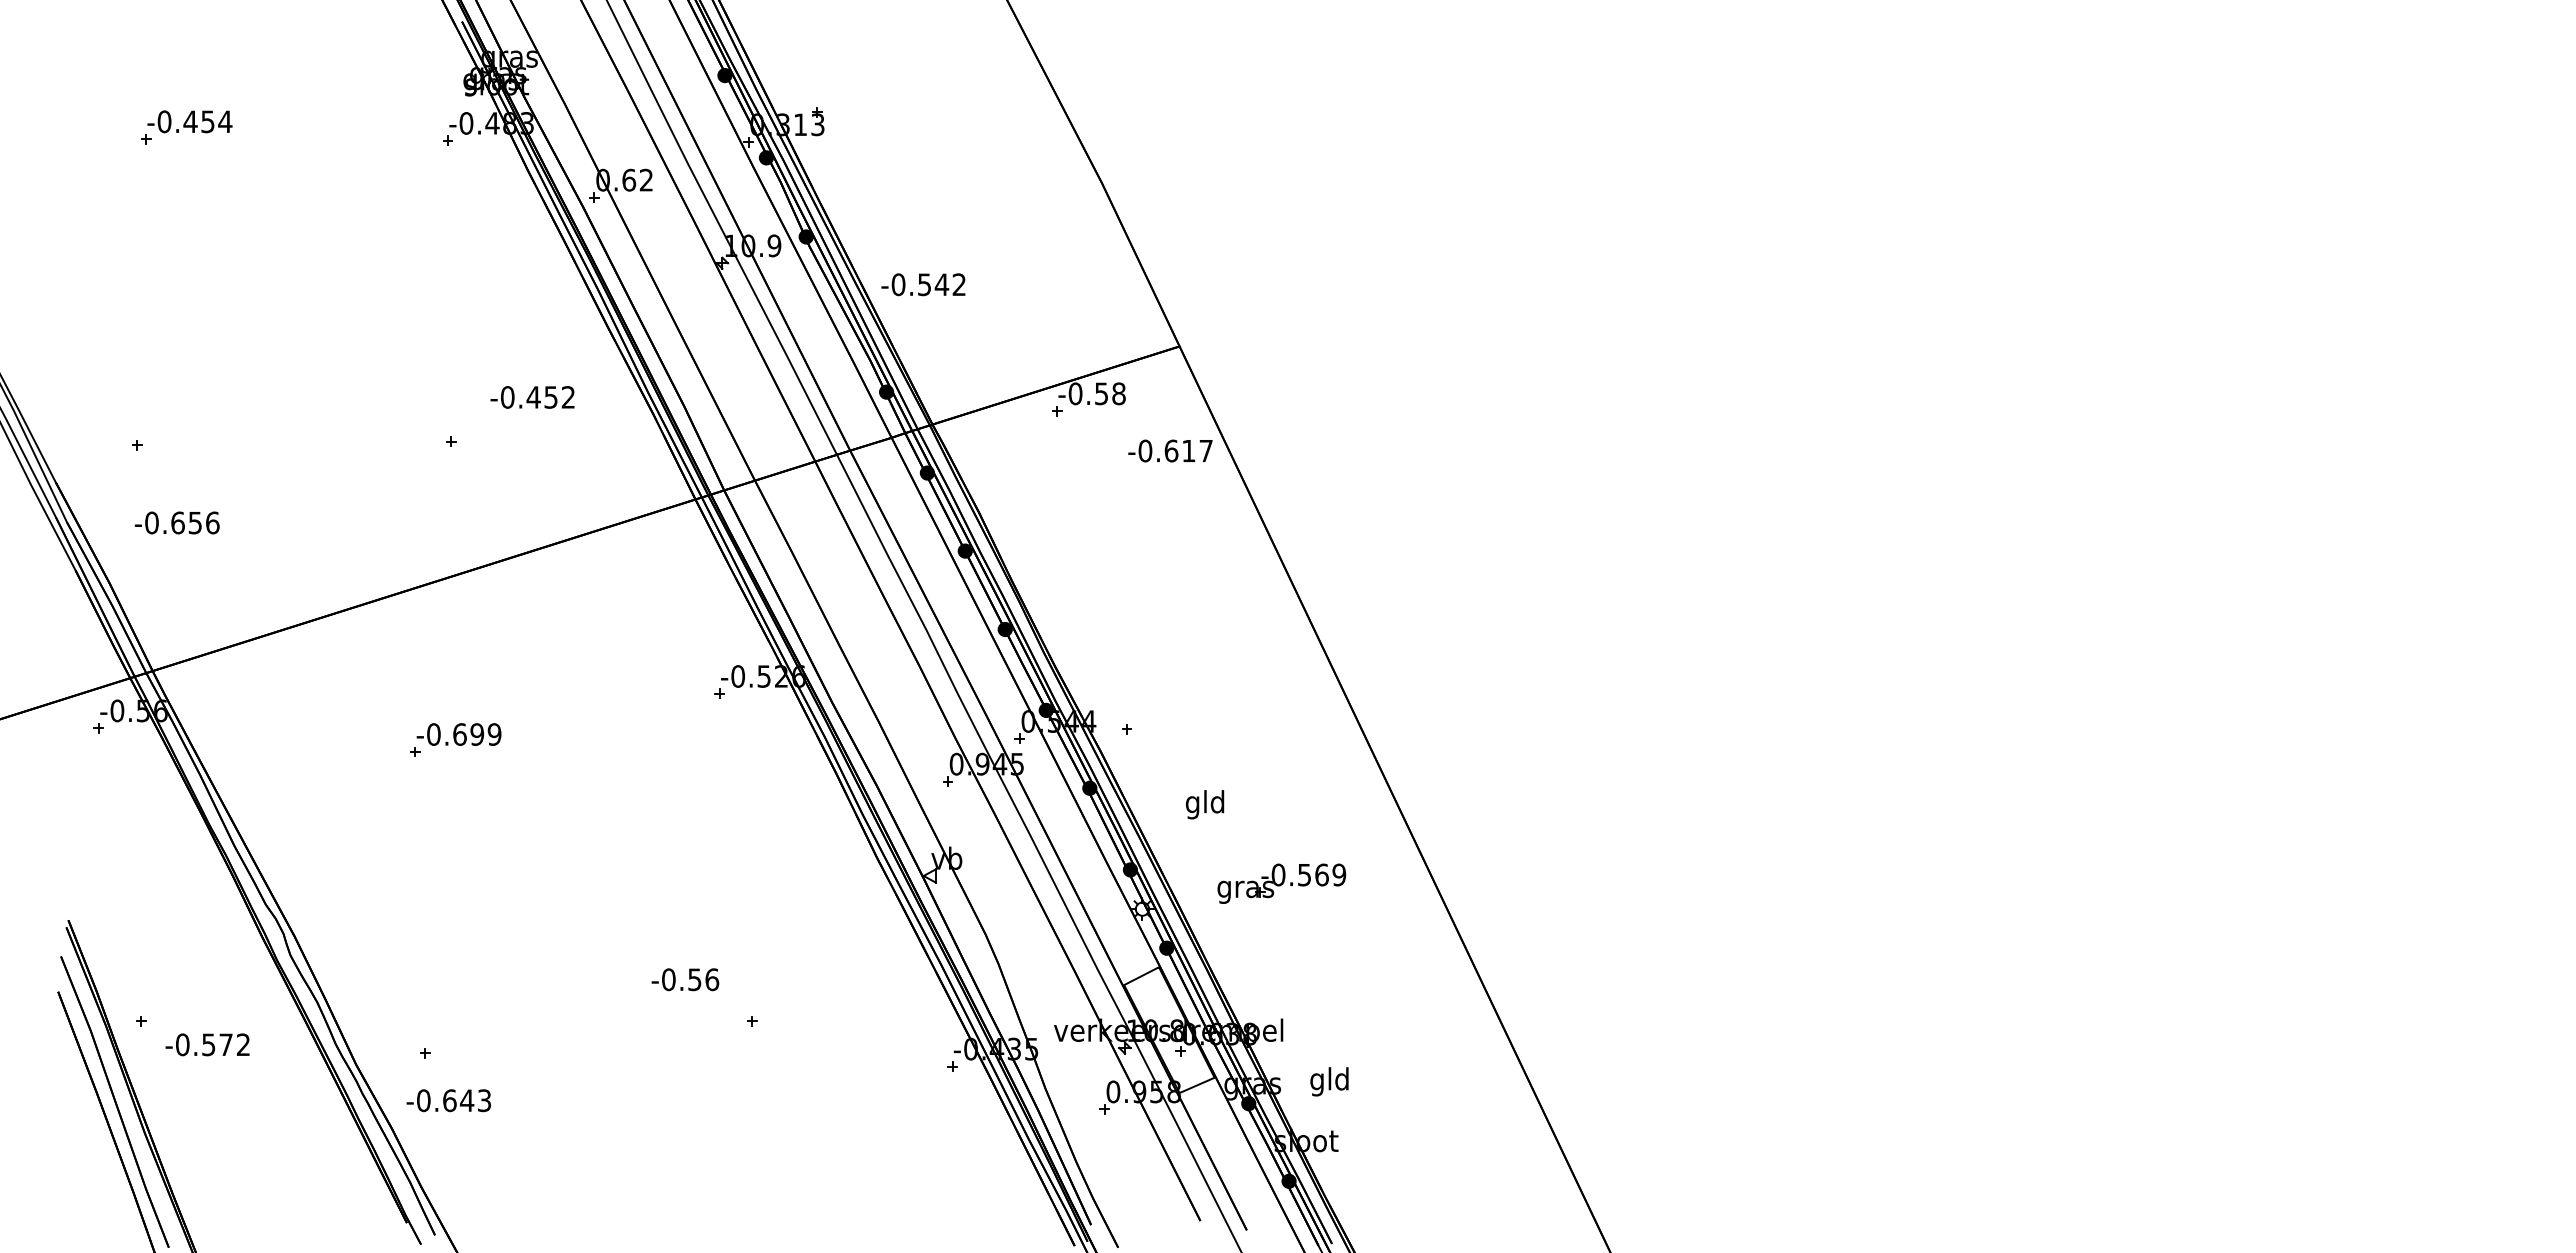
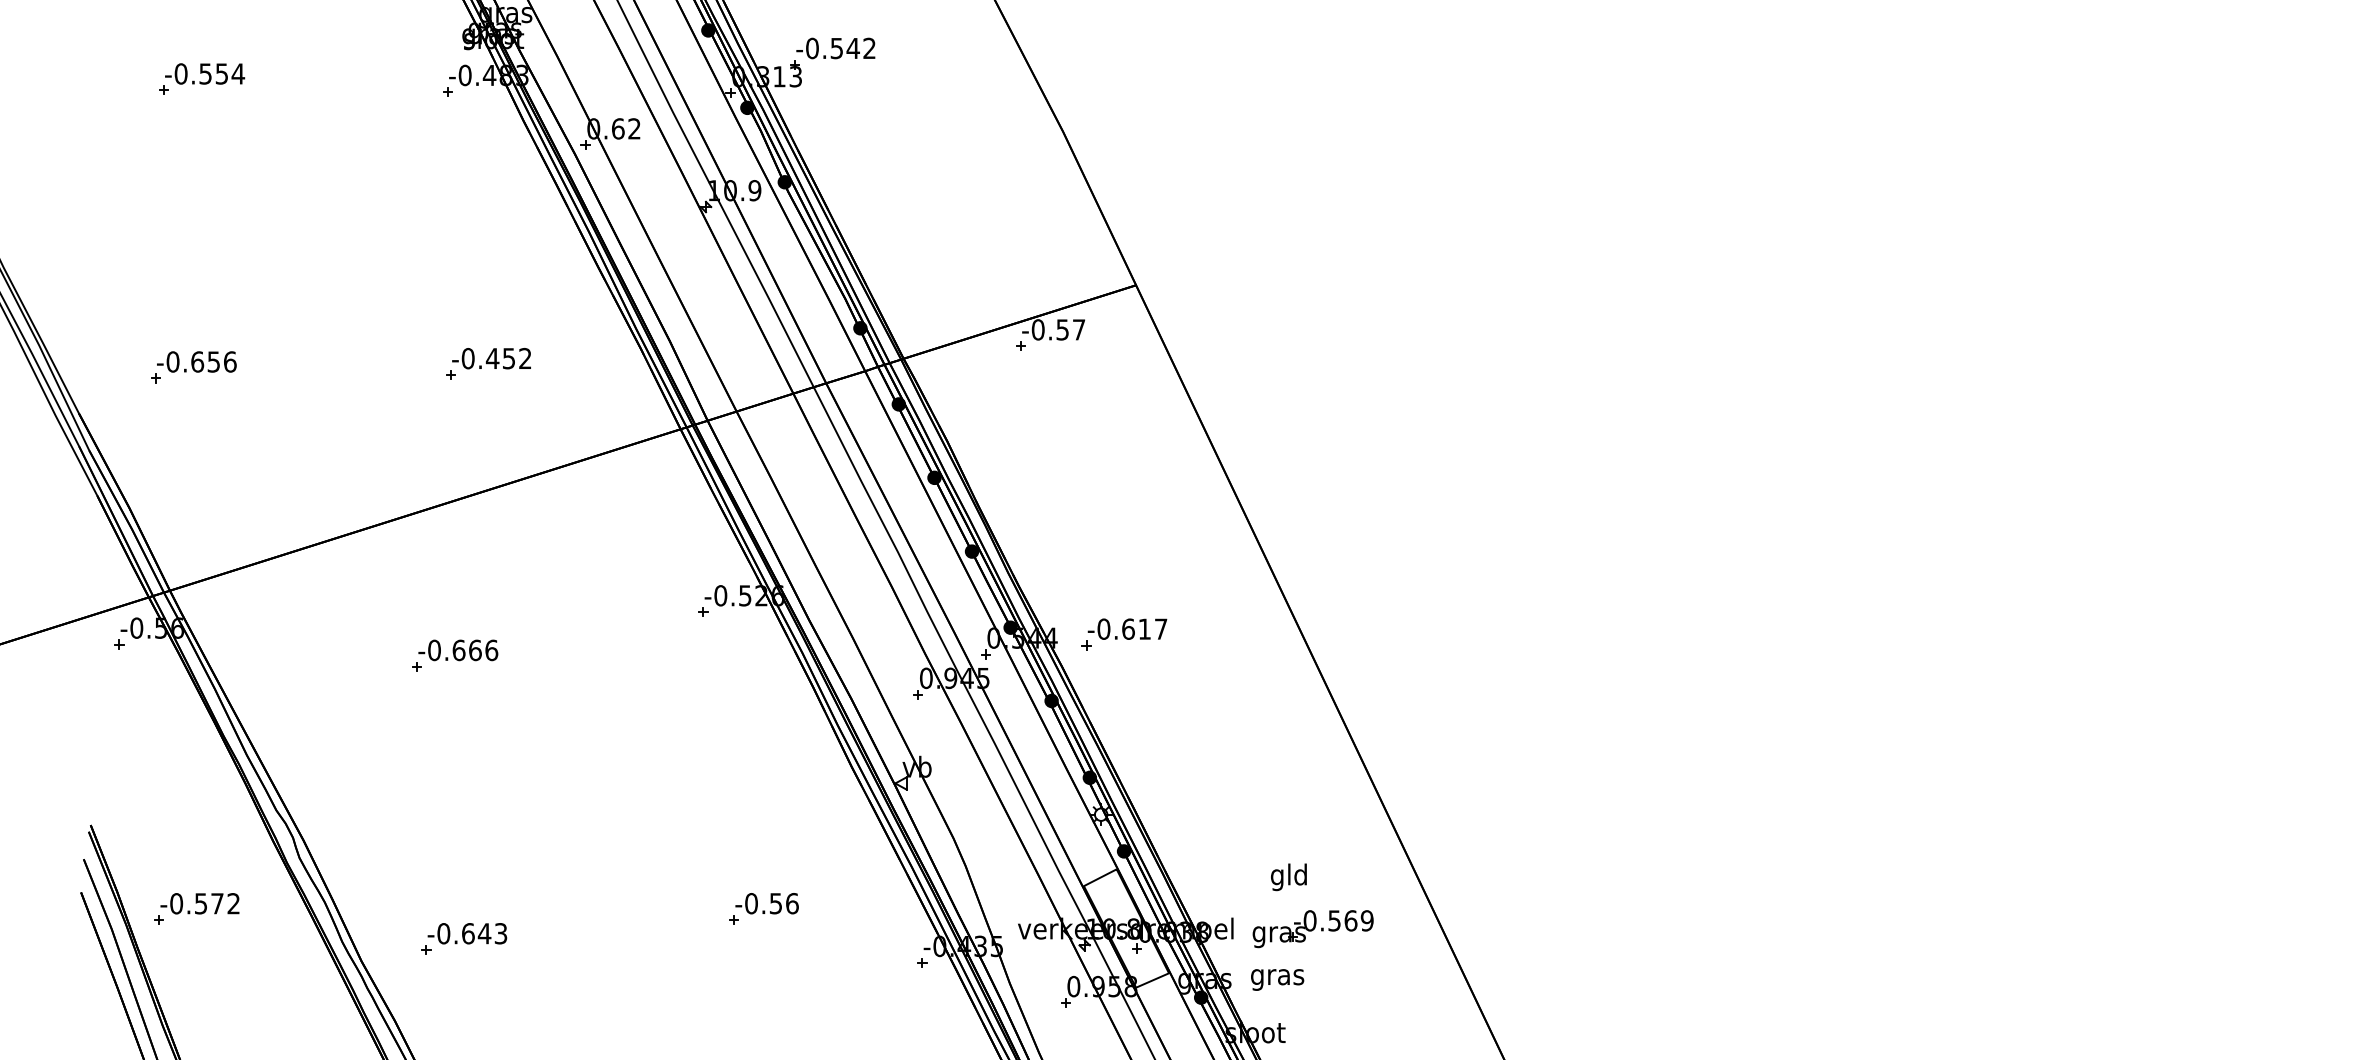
text: (190, 121) -> (205, 73), -0.454 -> -0.554
text: (923, 284) -> (835, 48), moved
text: (1118, 393) -> (1078, 329), -0.58 -> -0.57
text: (532, 397) -> (491, 358), moved
text: (1170, 450) -> (1127, 628), moved
text: (176, 522) -> (196, 361), moved
text: (485, 734) -> (483, 650), -0.699 -> -0.666
text: (1205, 804) -> (1289, 877), moved
part: (1281, 883) -> (1312, 928), moved
text: (685, 979) -> (767, 903), moved
text: (207, 1044) -> (199, 903), moved
text: (1329, 1081) -> (1277, 976), gld -> gras
text: (448, 1100) -> (467, 933), moved

